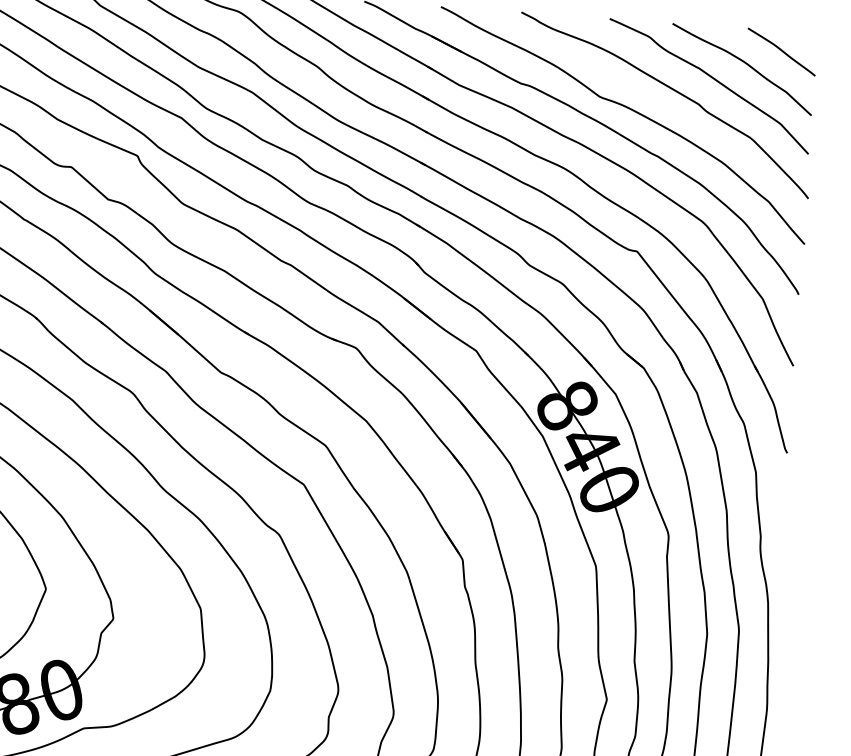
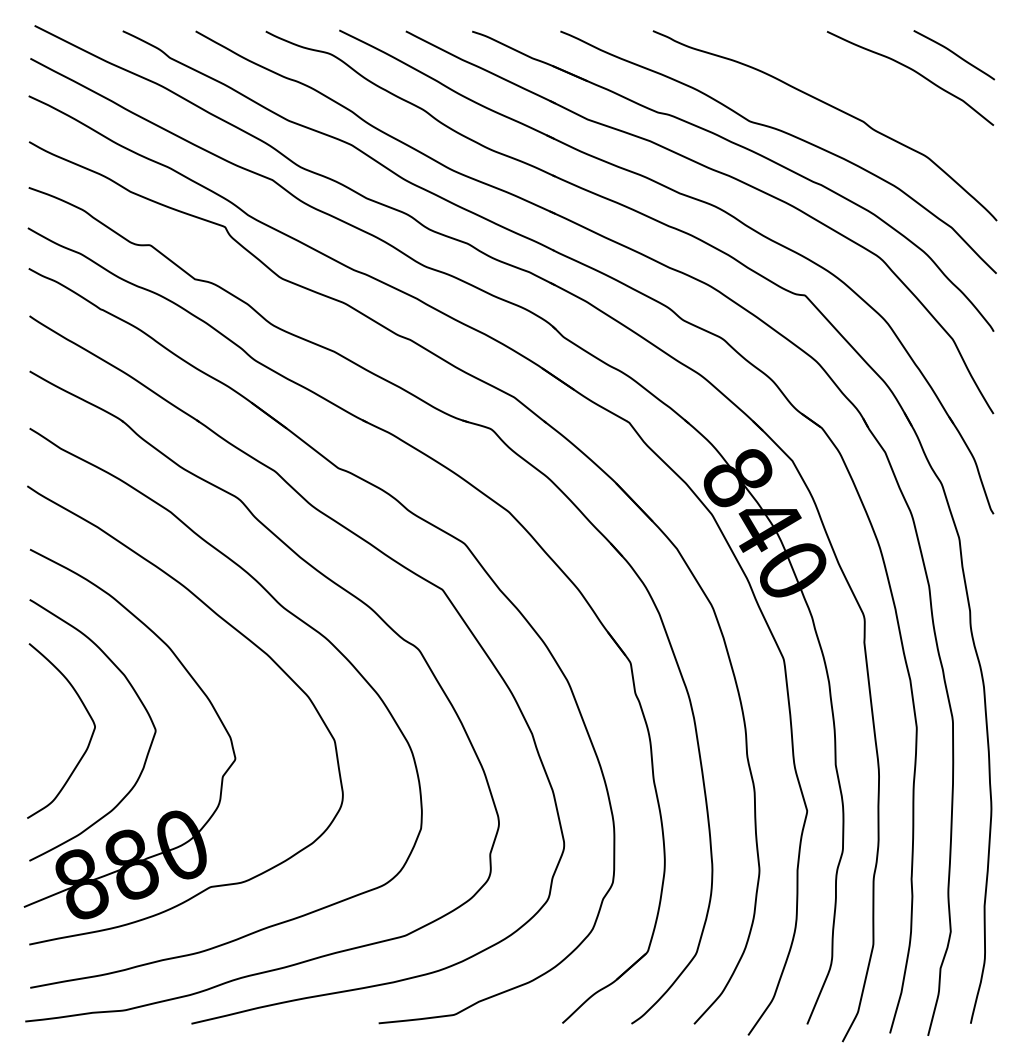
curve: (713, 79) -> (878, 92), removed

